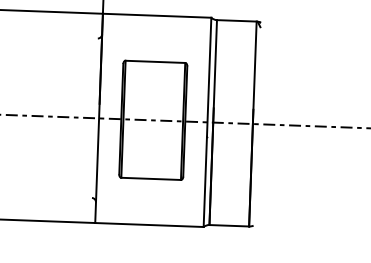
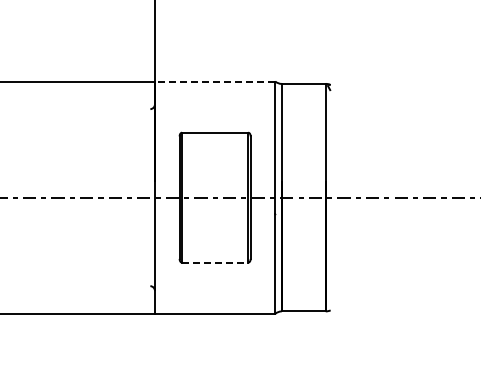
line: (156, 15) -> (214, 81), solid -> dashed
line: (151, 178) -> (215, 262), solid -> dashed

